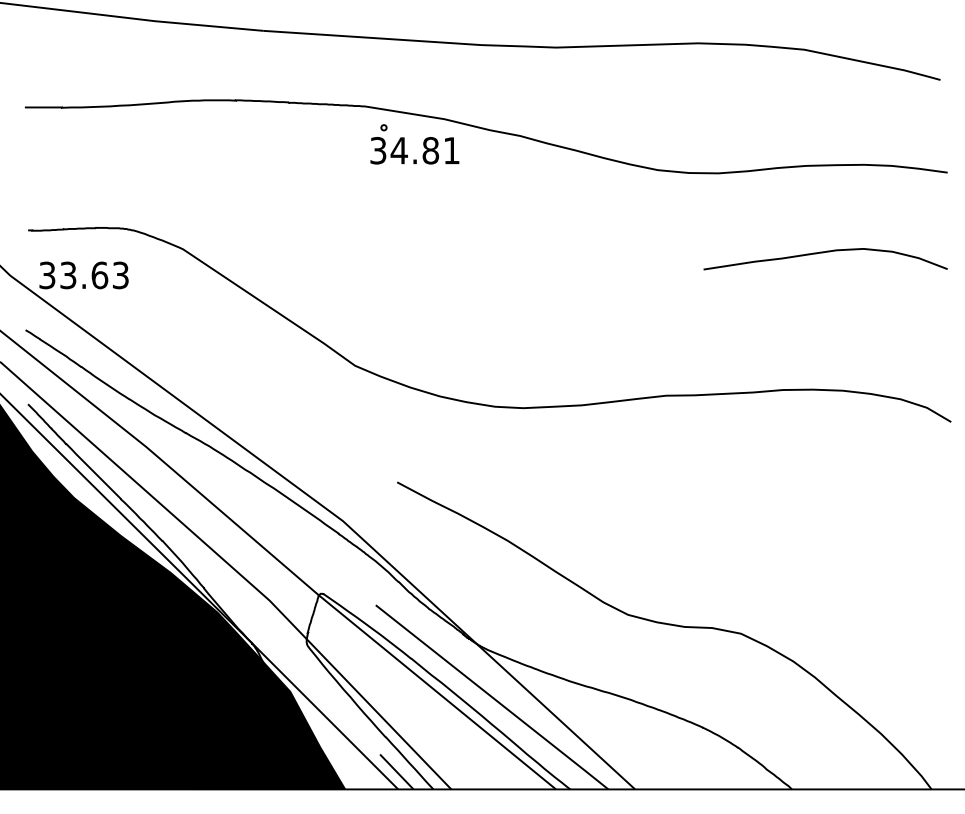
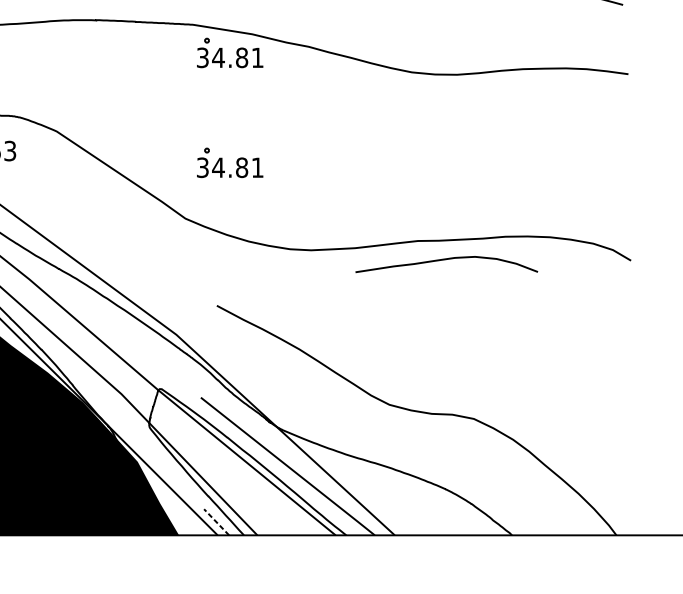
curve: (823, 253) -> (445, 260), moved
part: (423, 291) -> (236, 163), added
line: (396, 771) -> (216, 521), solid -> dashed

